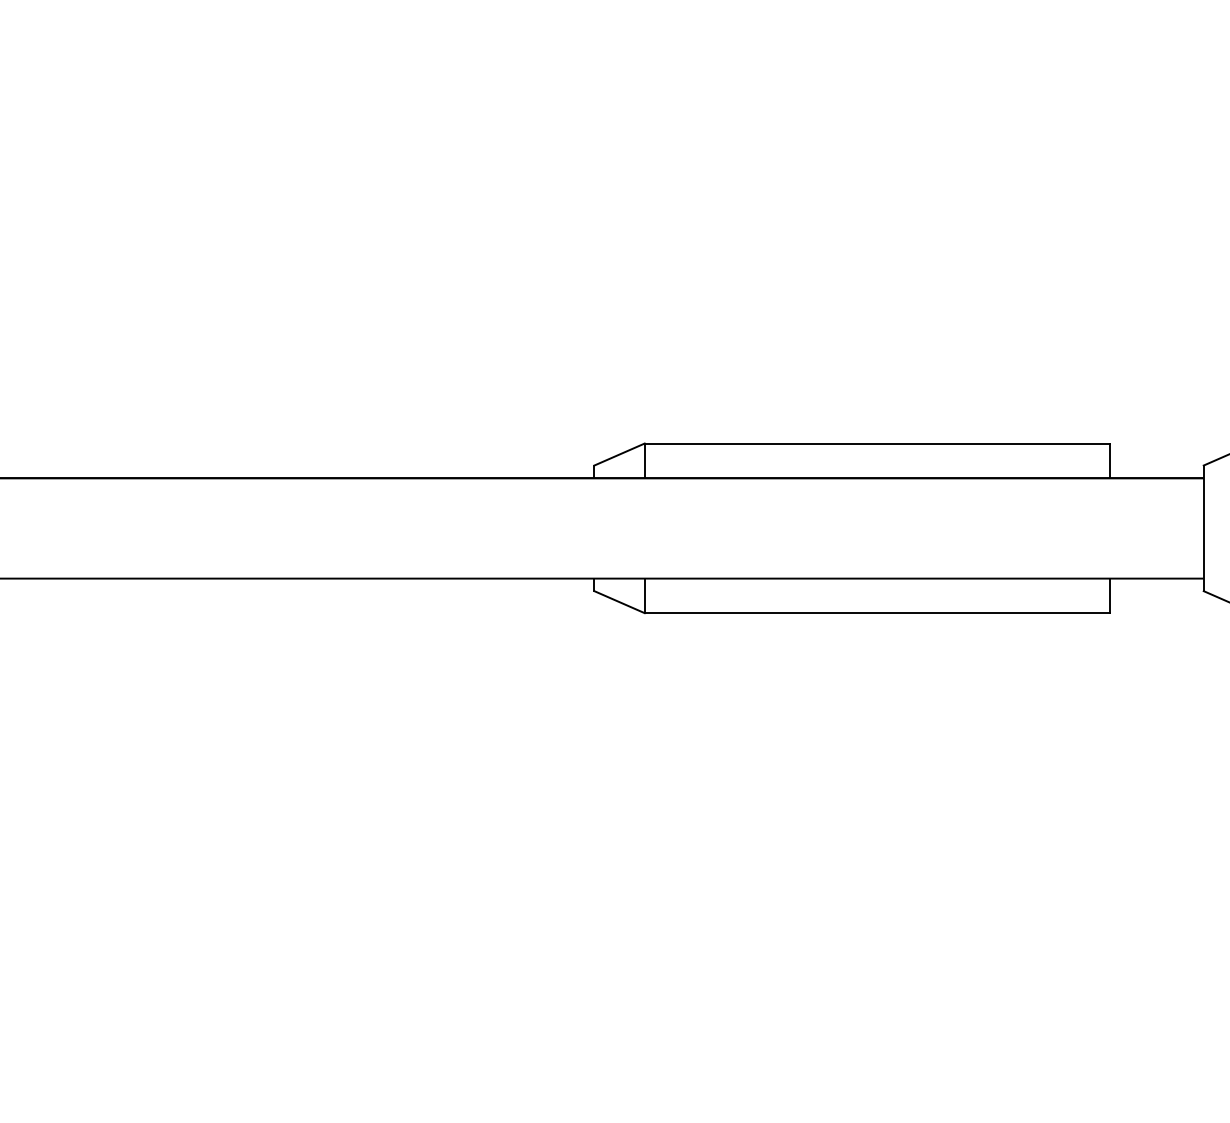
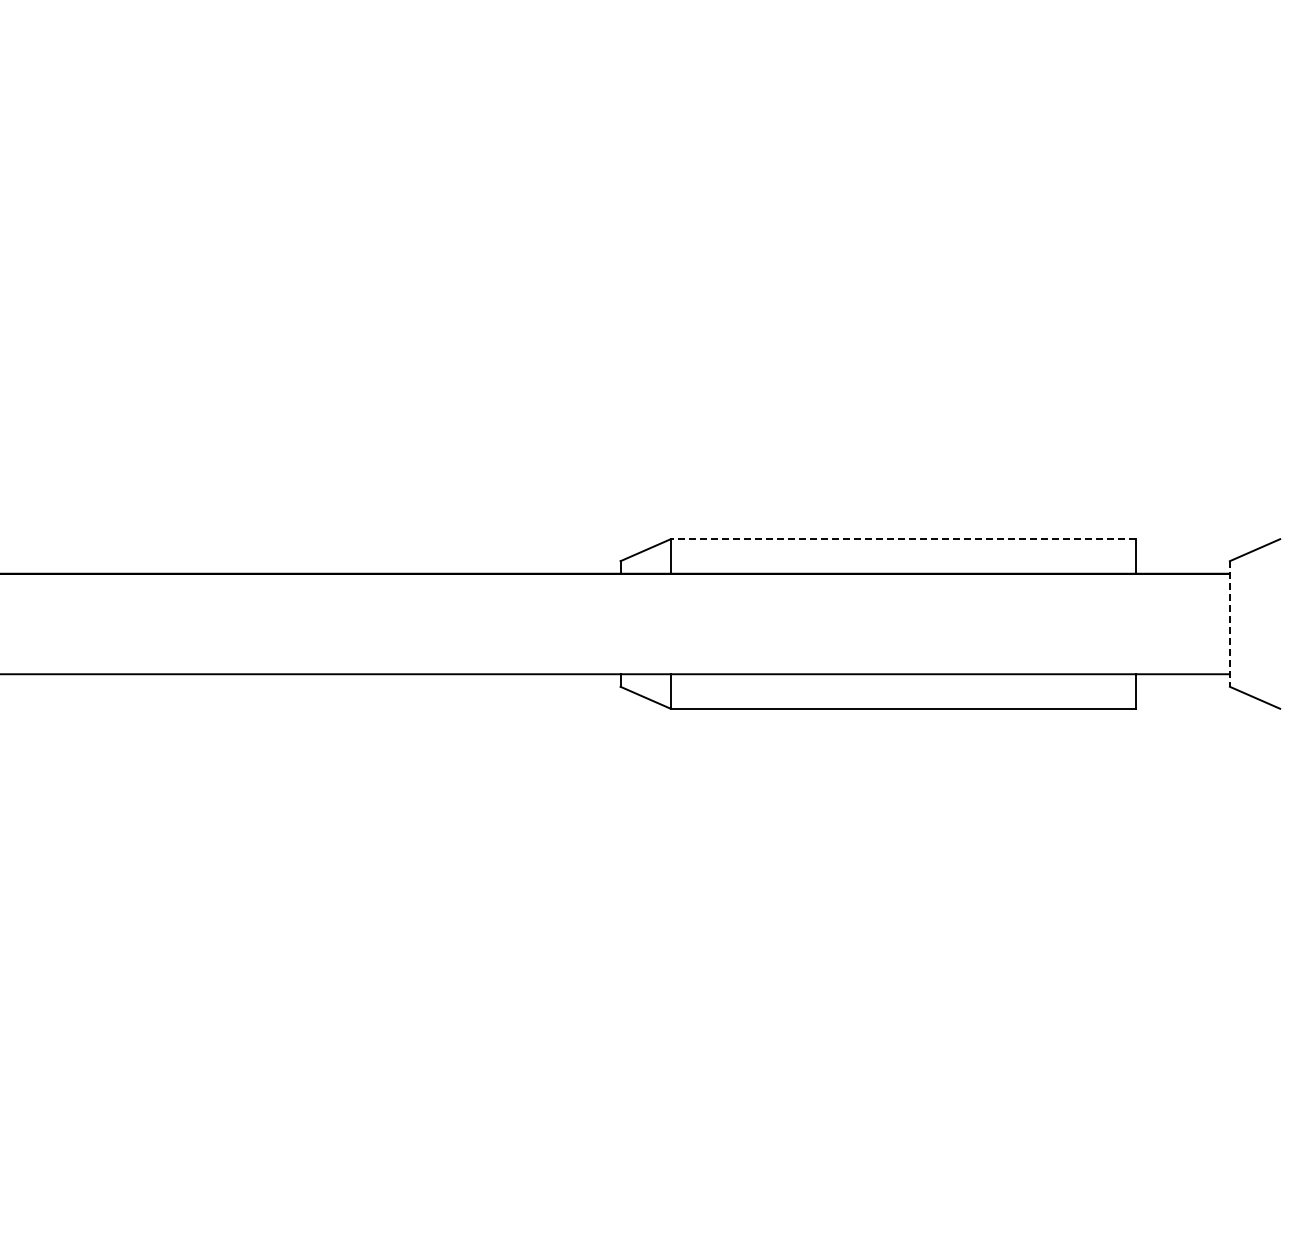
line: (876, 443) -> (902, 539), solid -> dashed
line: (1203, 527) -> (1229, 623), solid -> dashed

